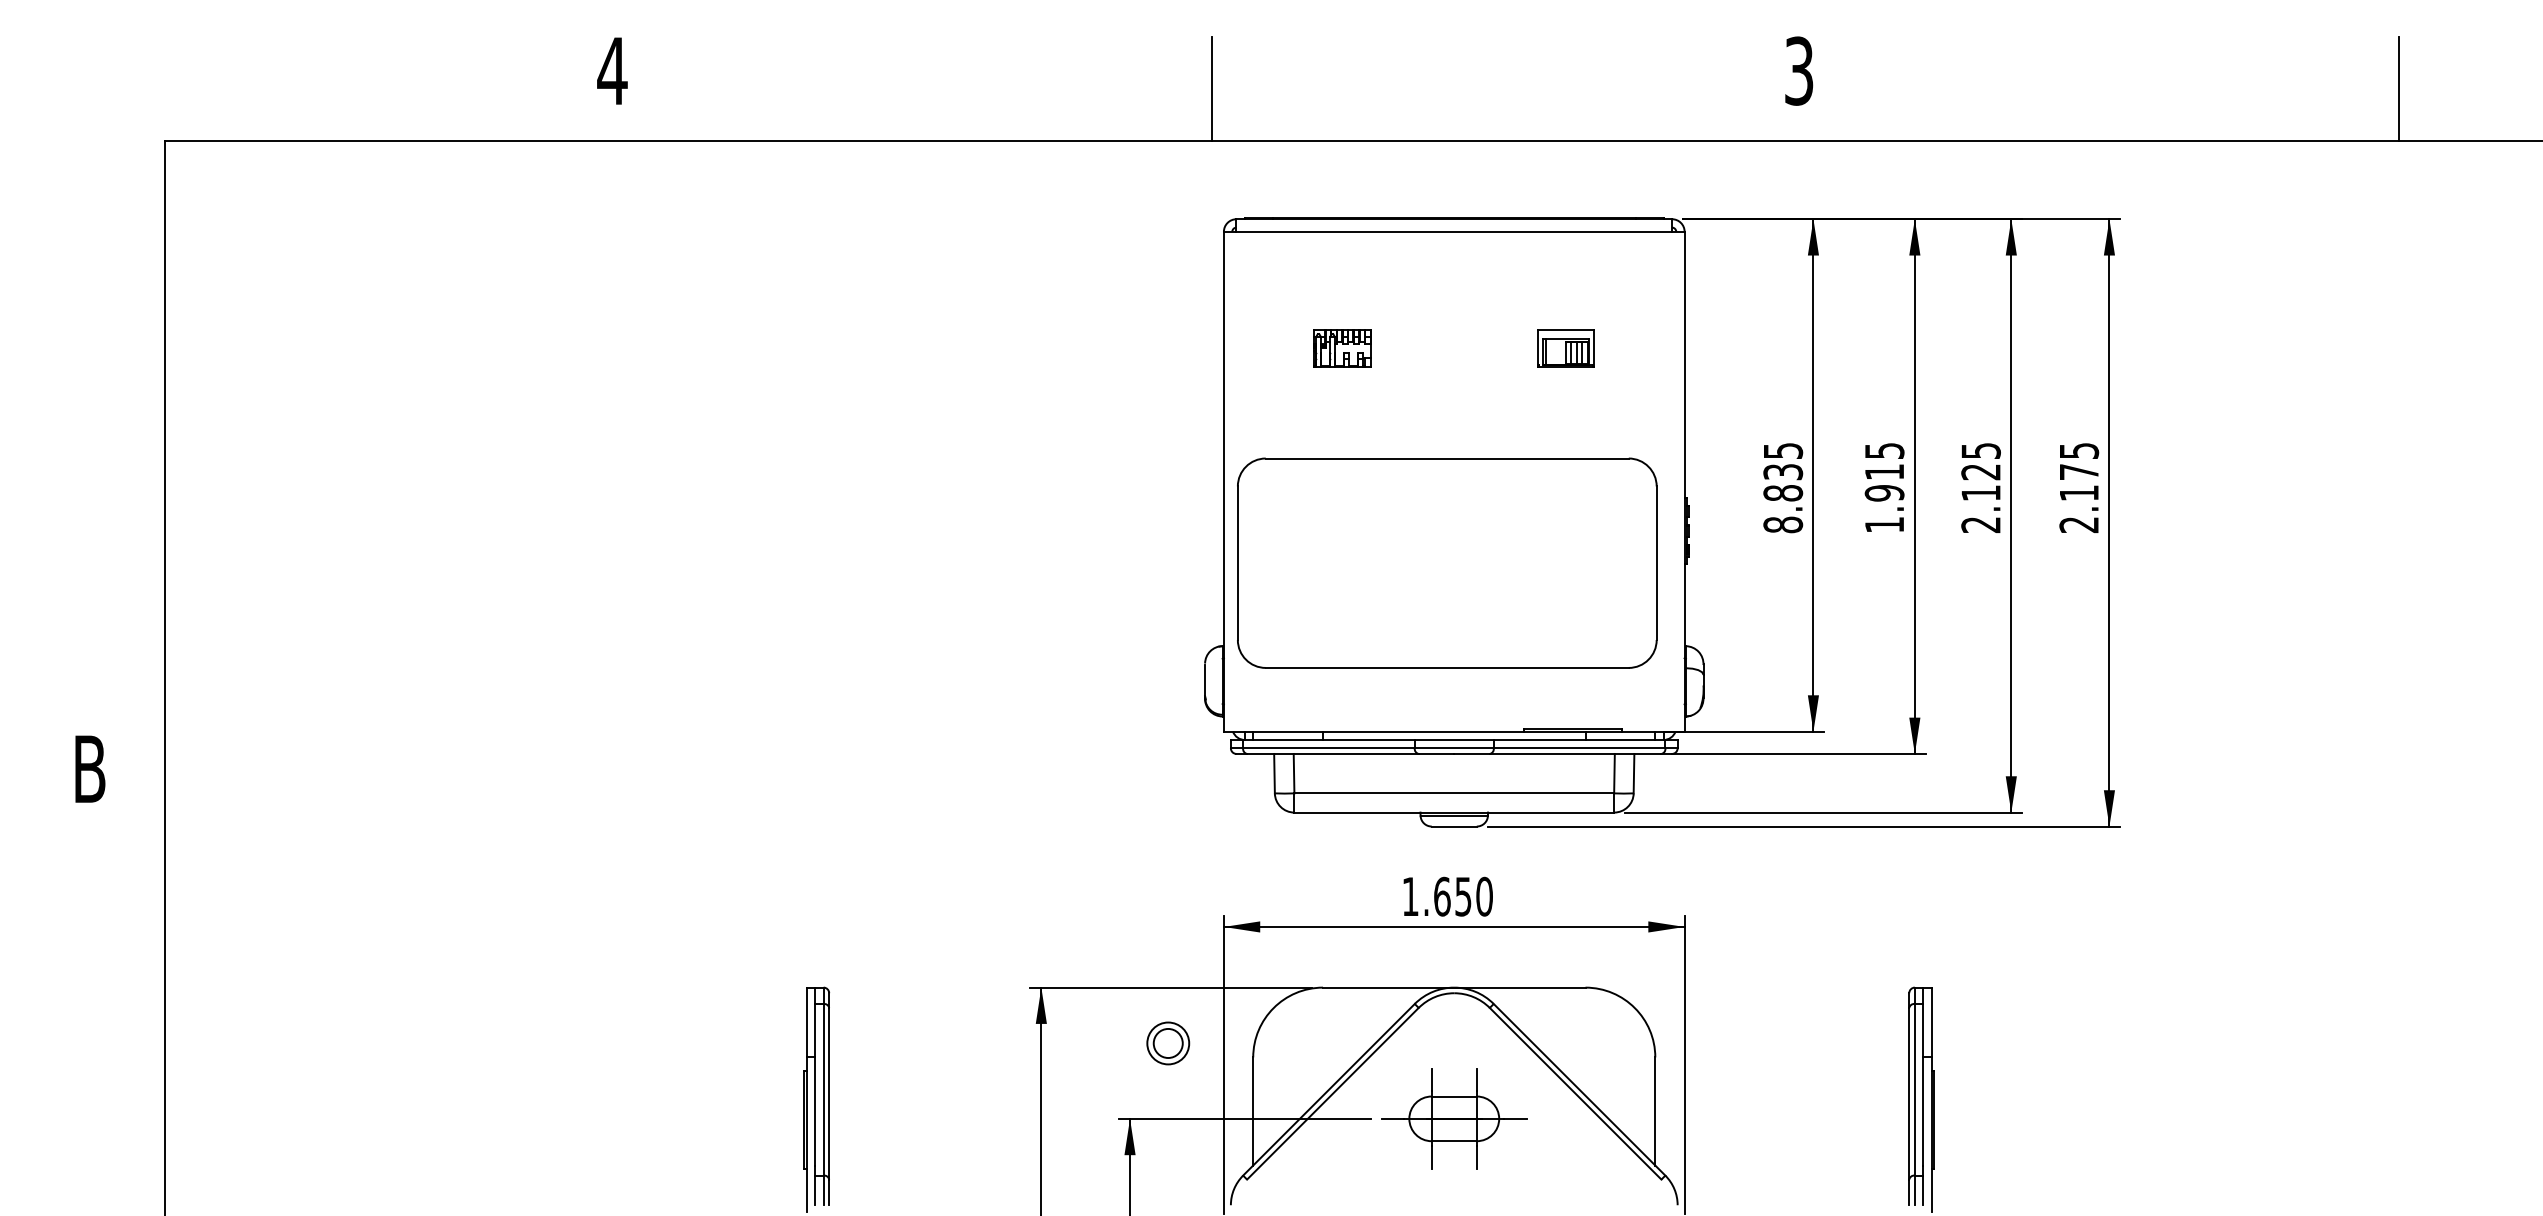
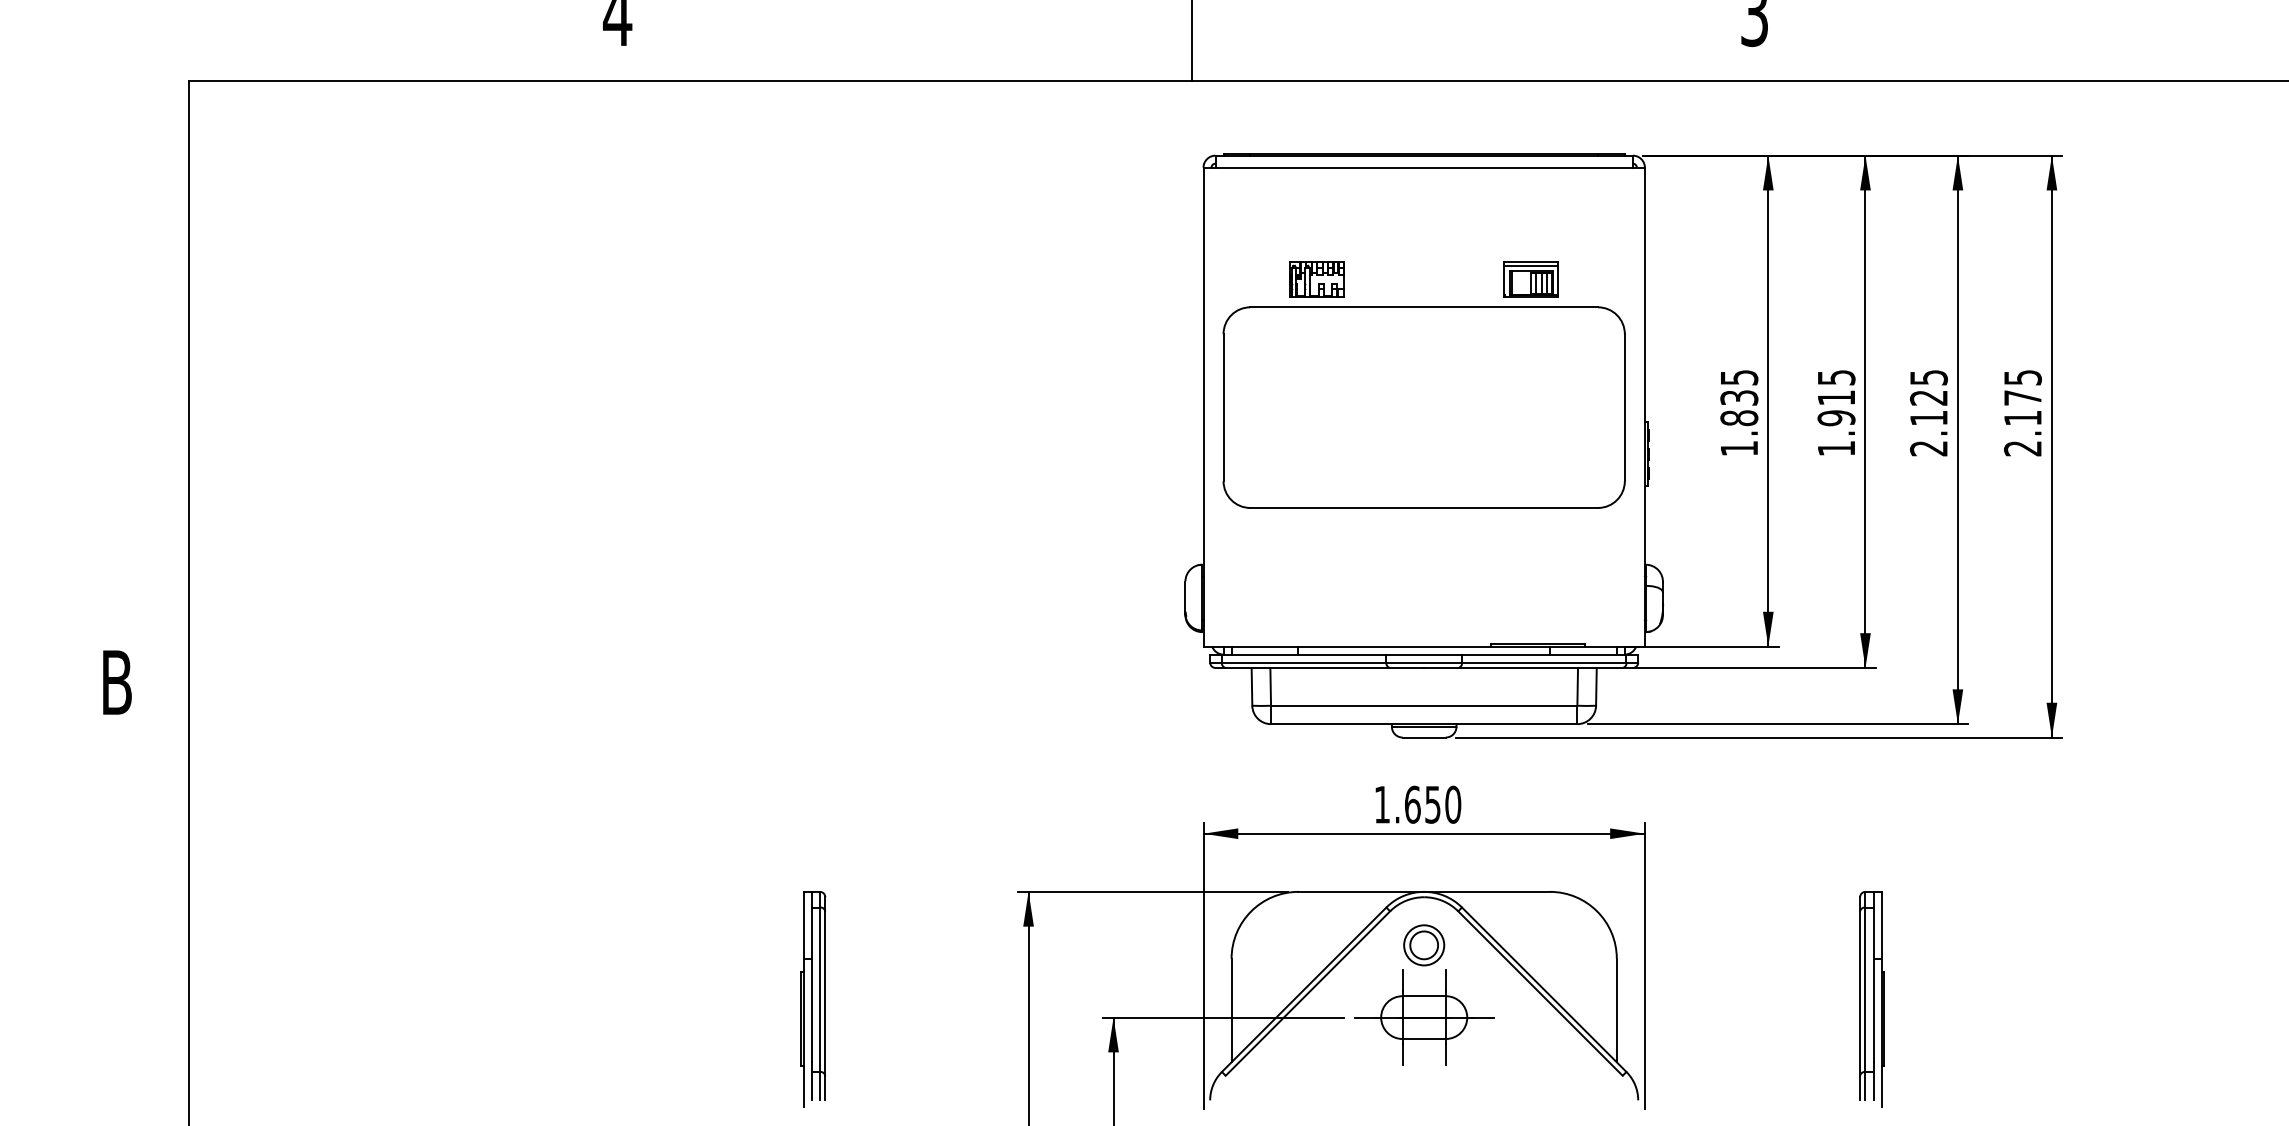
line: (1565, 333) -> (1530, 265), added
text: (1783, 524) -> (1739, 448), 8.835 -> 1.835
part: (1447, 562) -> (1424, 406), moved
part: (1168, 1043) -> (1424, 945), moved

